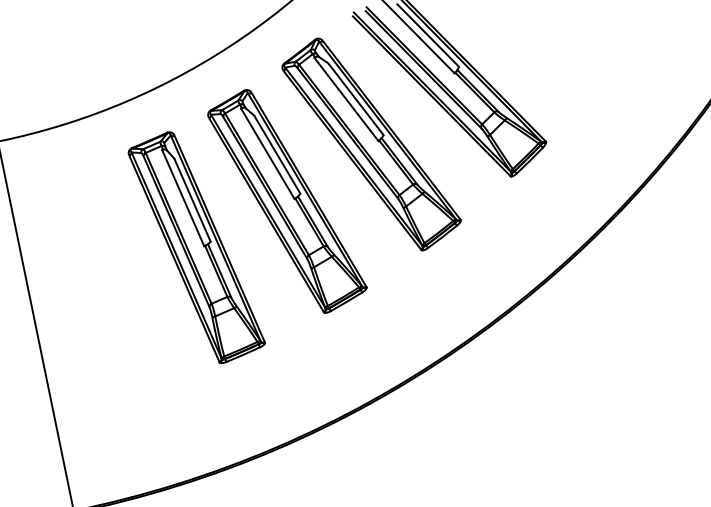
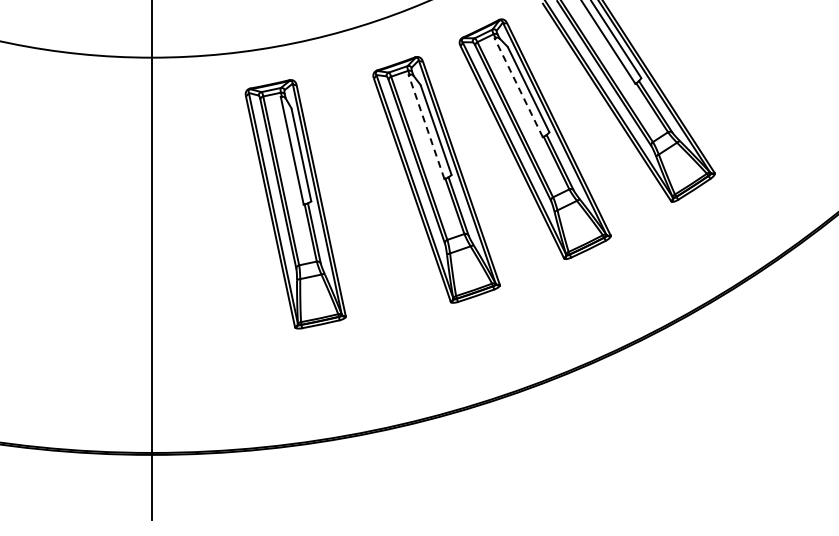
line: (346, 99) -> (518, 87), solid -> dashed
line: (267, 154) -> (426, 127), solid -> dashed
part: (196, 247) -> (295, 204), moved

